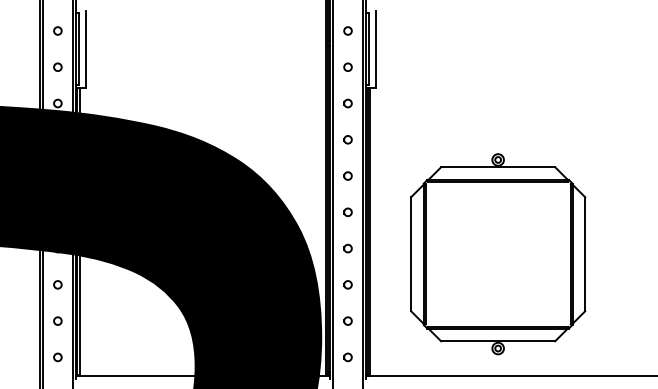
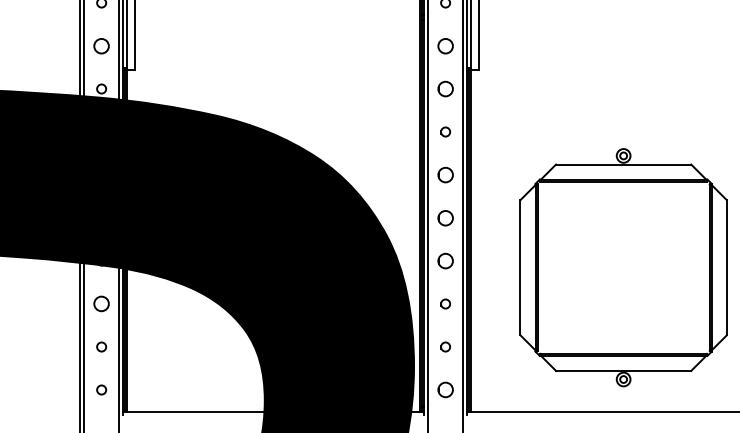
circle: (57, 66) -> (101, 45), size x1.6
circle: (347, 66) -> (445, 45), size x1.6
part: (347, 103) -> (445, 88), size x1.6
part: (347, 175) -> (445, 174), size x1.6
part: (347, 211) -> (445, 217), size x1.6
part: (347, 248) -> (445, 260), size x1.6
circle: (57, 284) -> (101, 303), size x1.6
part: (347, 357) -> (445, 390), size x1.6

